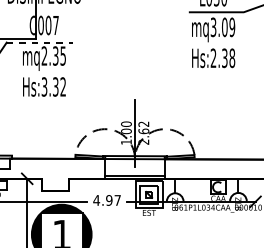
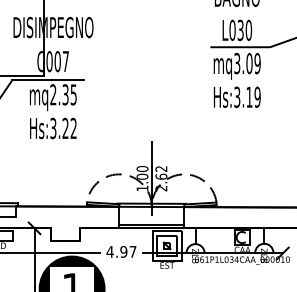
line: (40, 42) -> (48, 80), dashed -> solid
text: (222, 57) -> (247, 96), Hs:2.38 -> Hs:3.19
text: (55, 86) -> (65, 128), Hs:3.32 -> Hs:3.22

